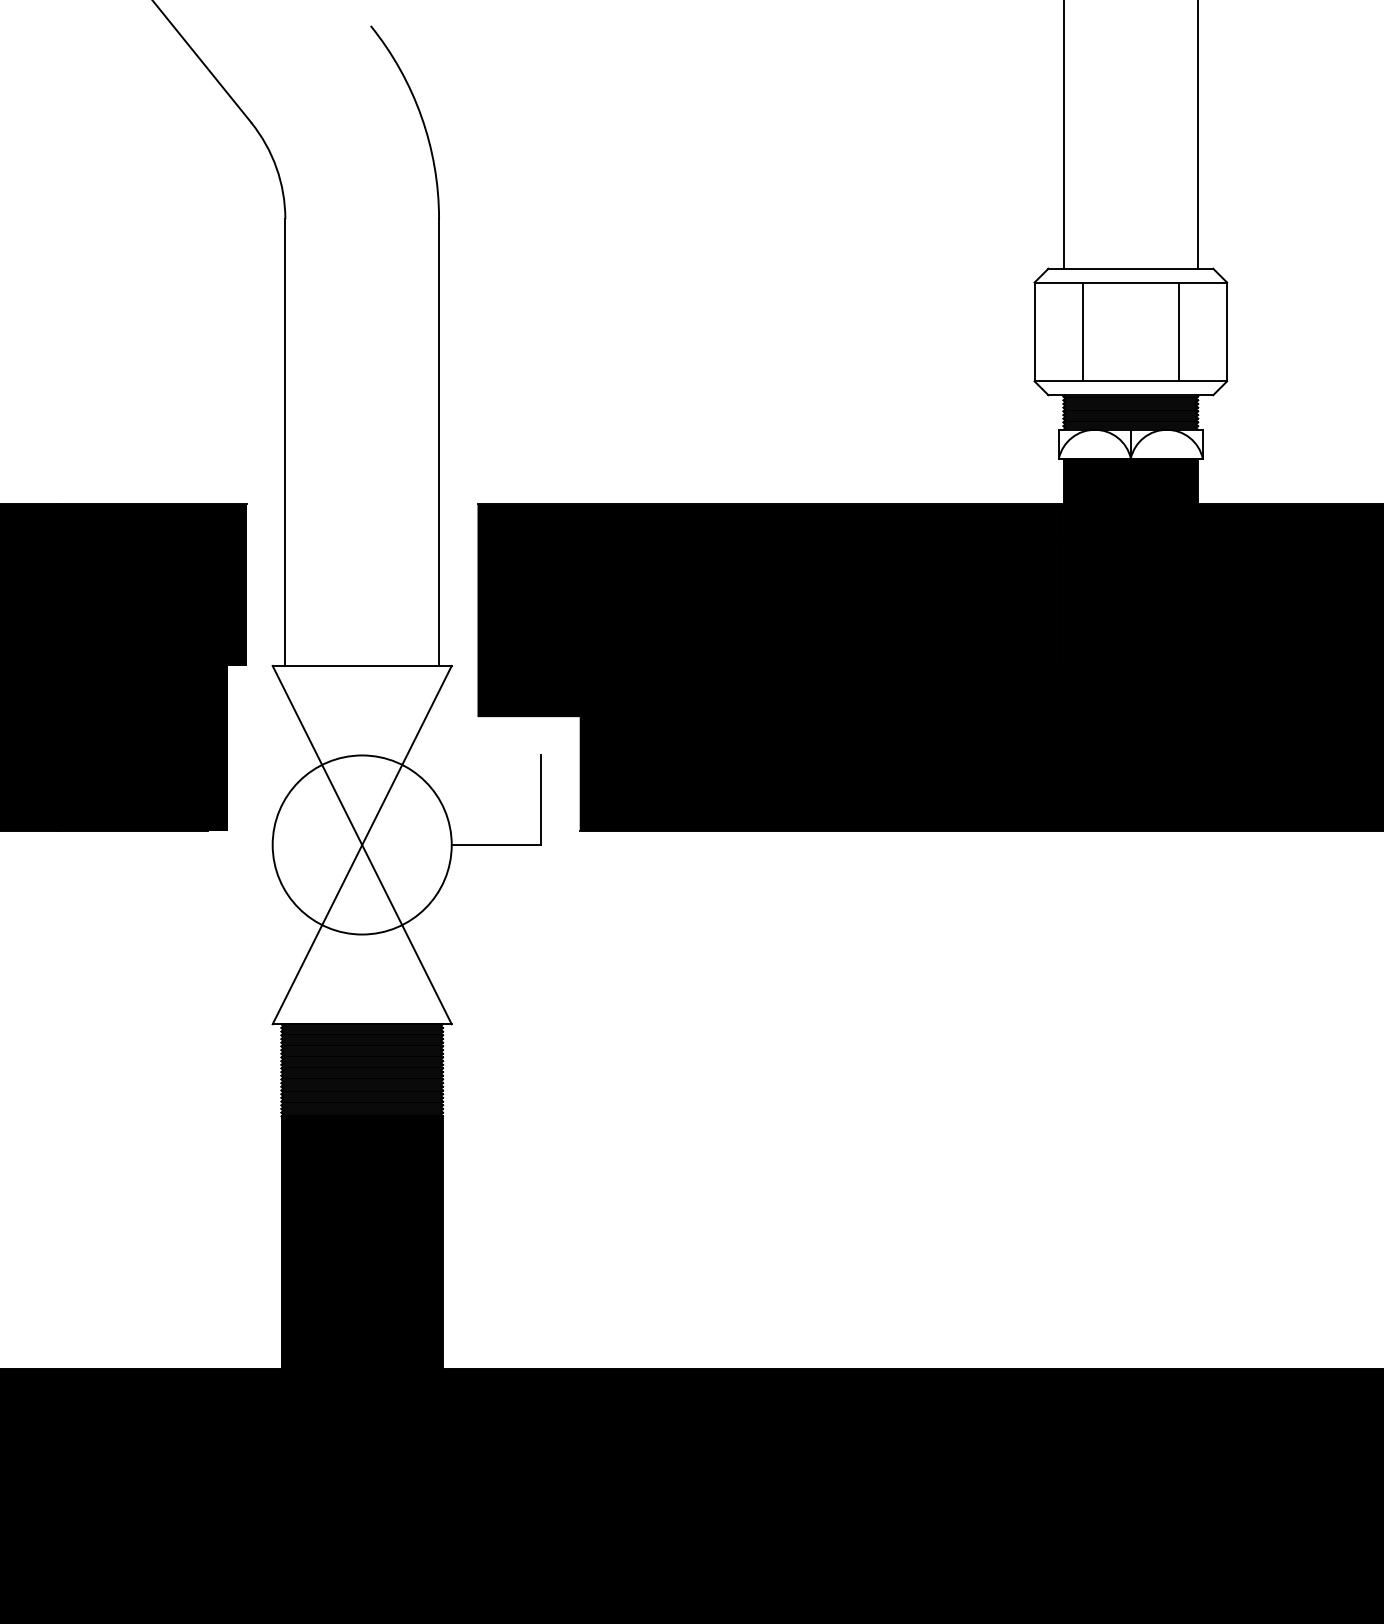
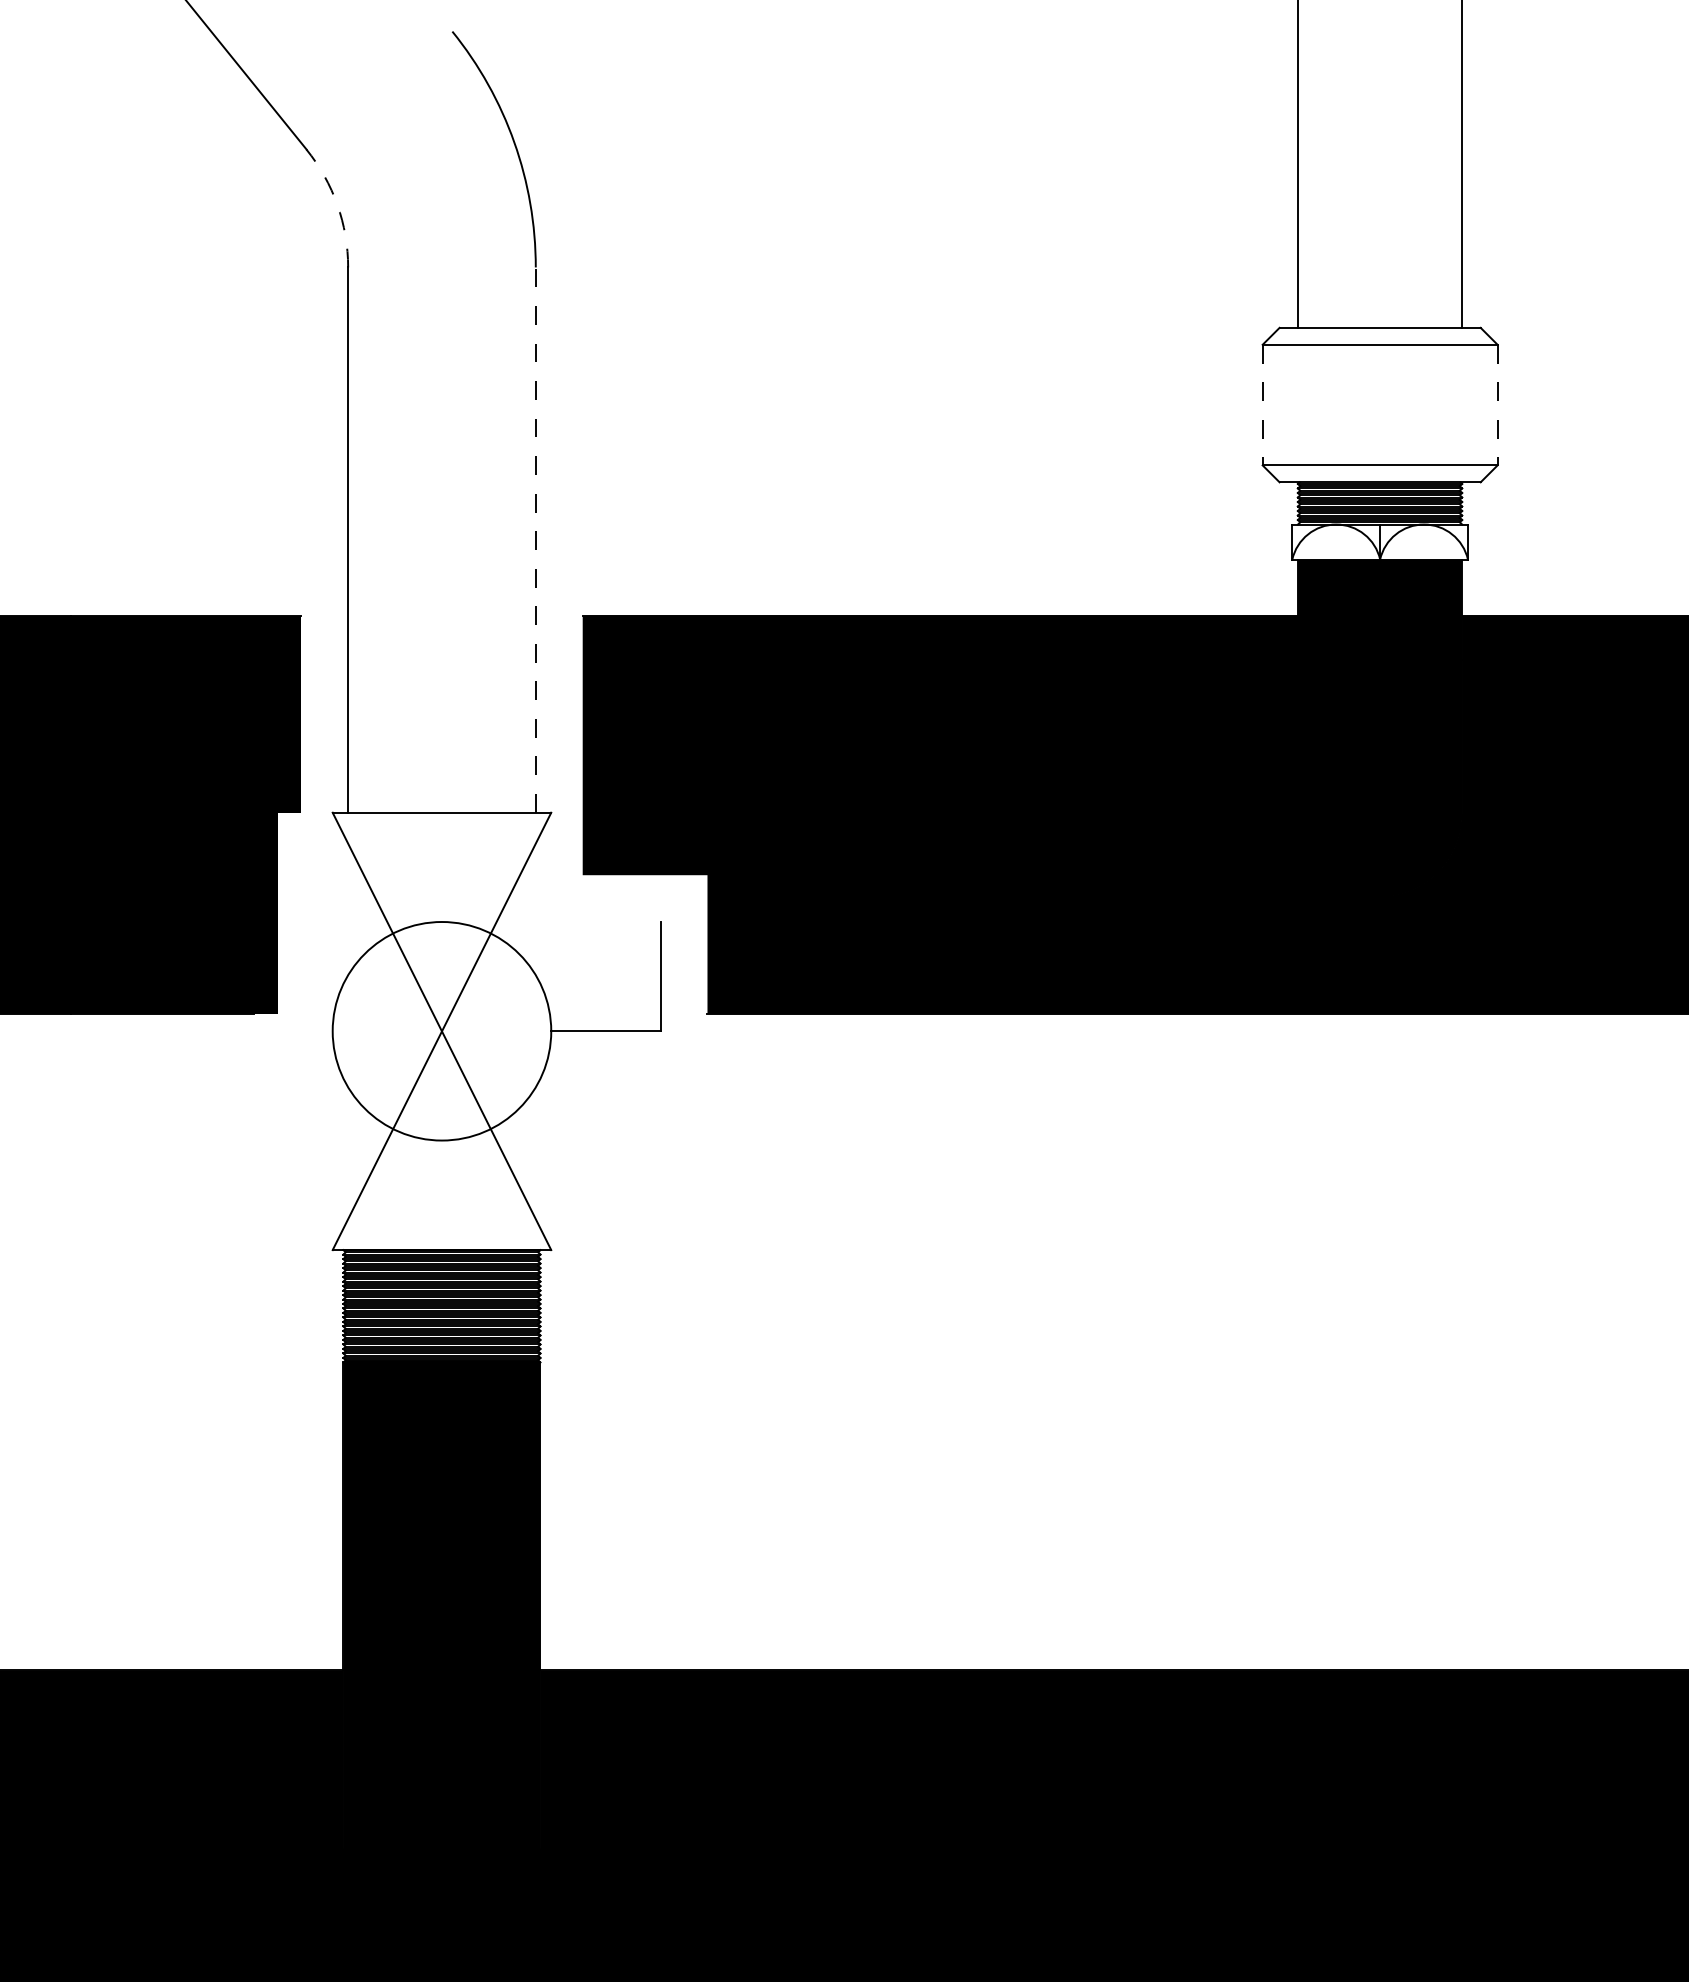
arc: (276, 167) -> (337, 204), solid -> dashed
line: (1082, 331) -> (1321, 404), removed
line: (1178, 331) -> (1438, 404), removed
line: (1034, 332) -> (1262, 405), solid -> dashed
line: (1227, 332) -> (1497, 405), solid -> dashed
line: (438, 442) -> (535, 540), solid -> dashed

